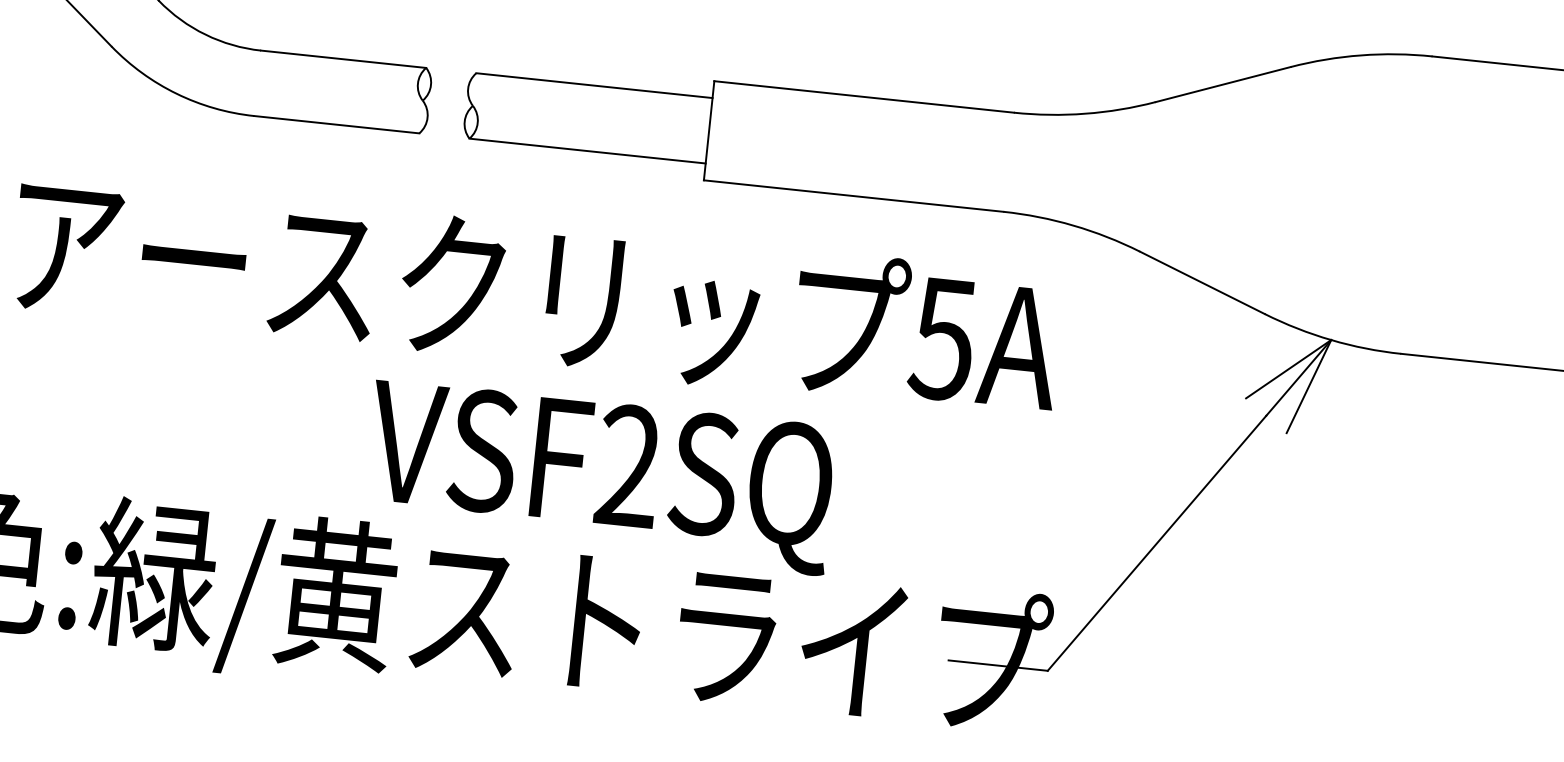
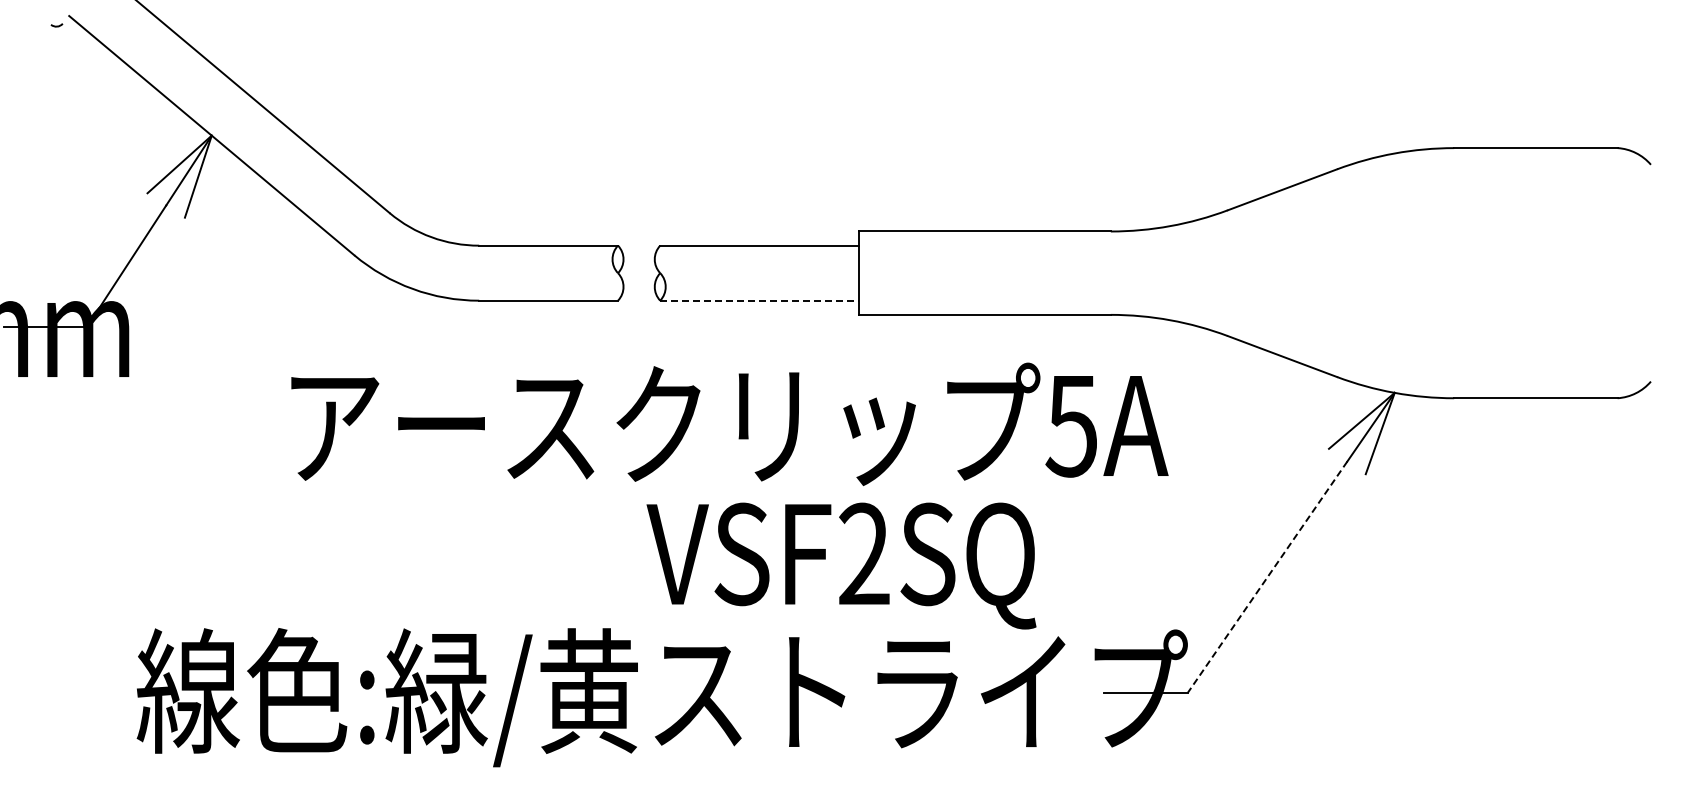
line: (588, 150) -> (760, 300), solid -> dashed
text: (600, 476) -> (841, 565), moved
line: (1156, 543) -> (1267, 577), solid -> dashed

